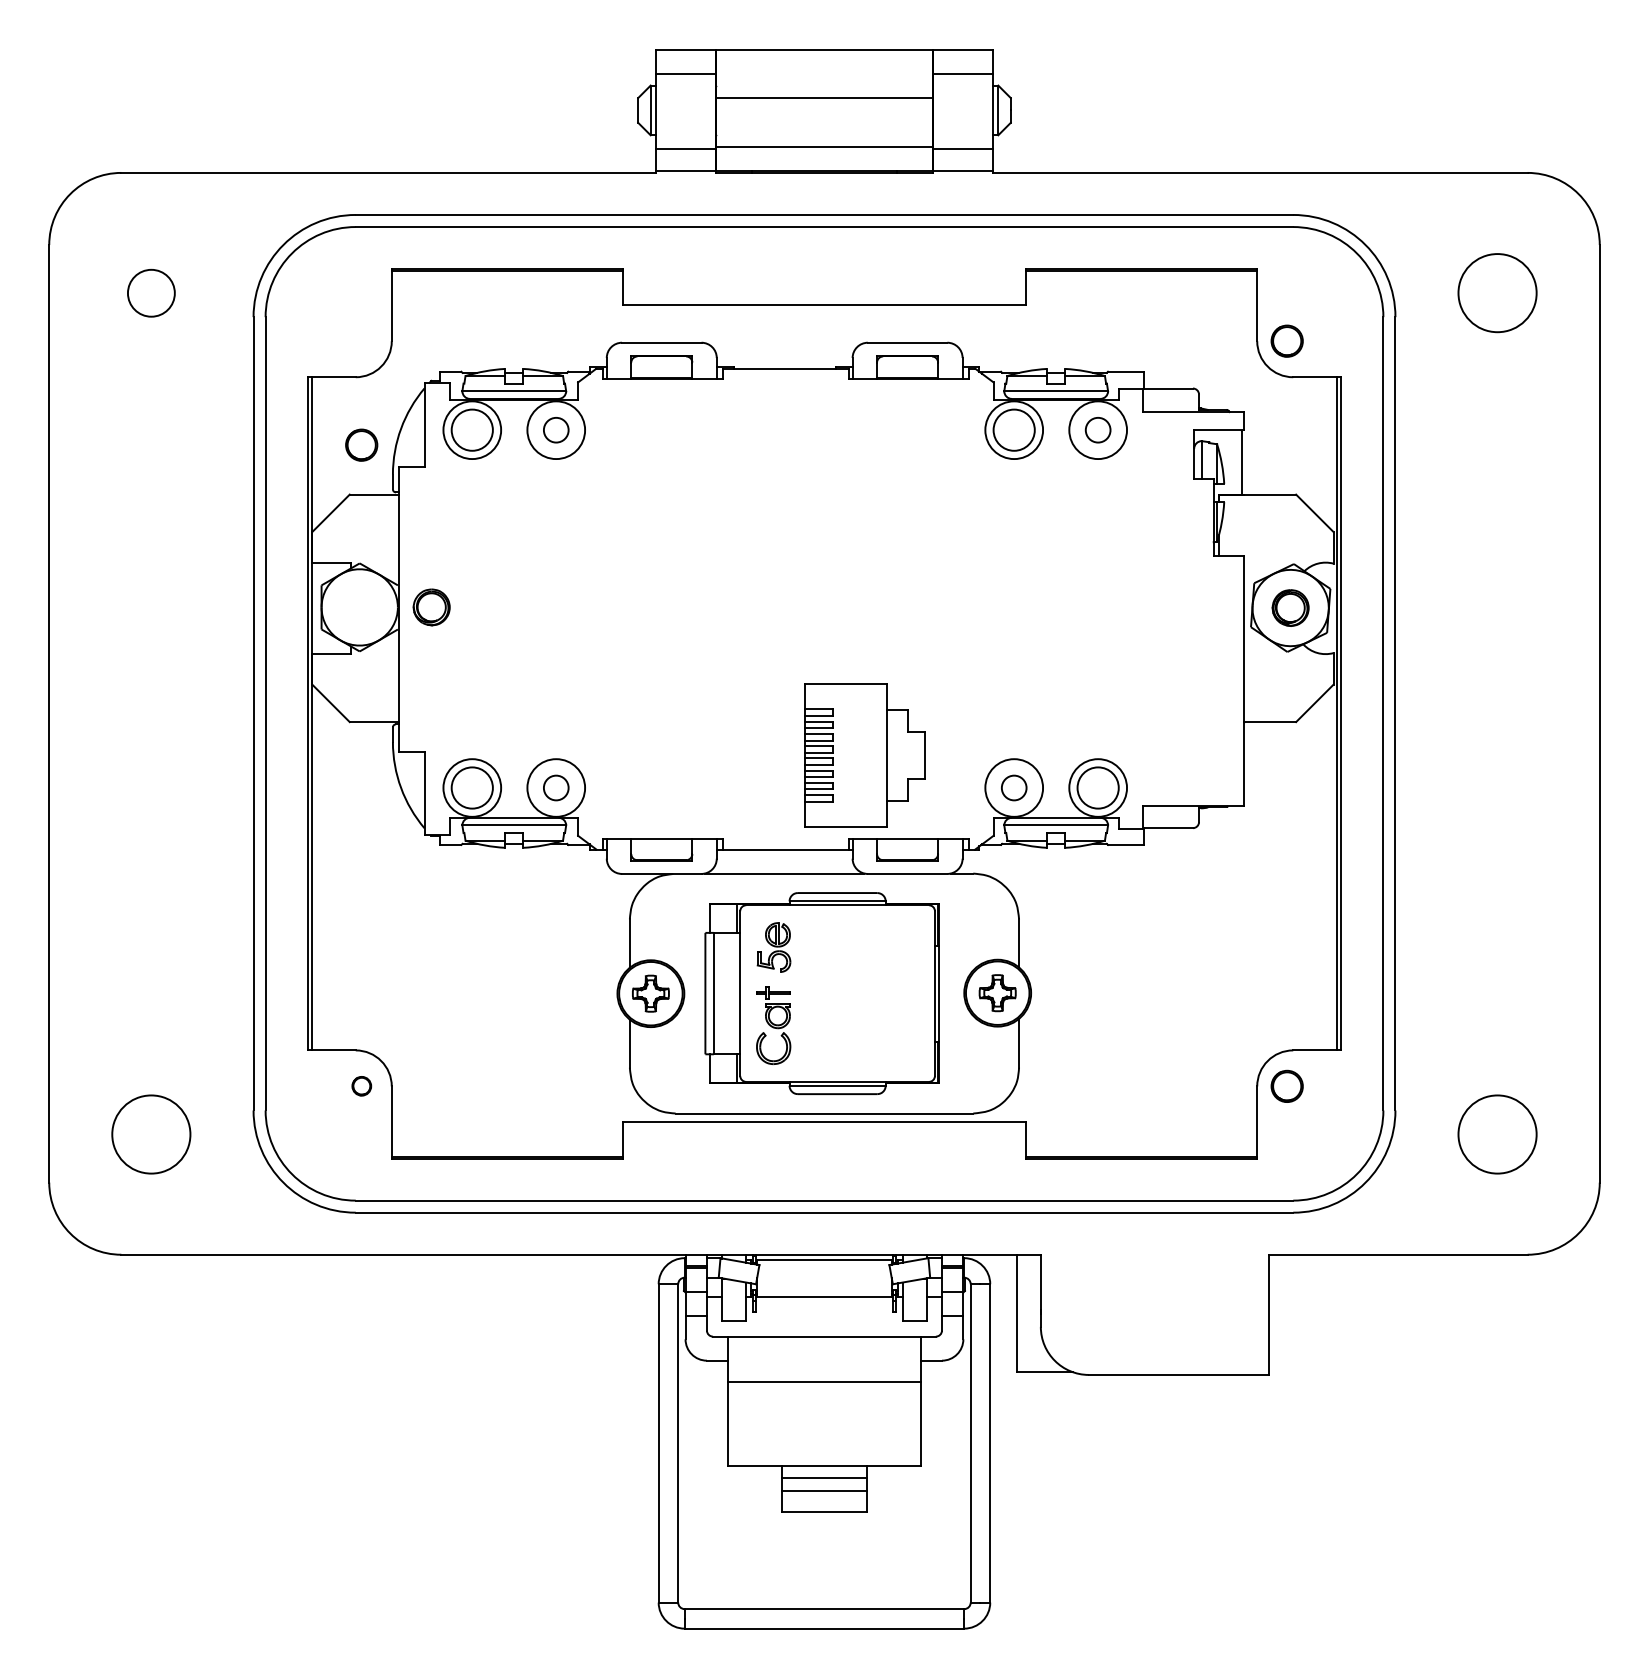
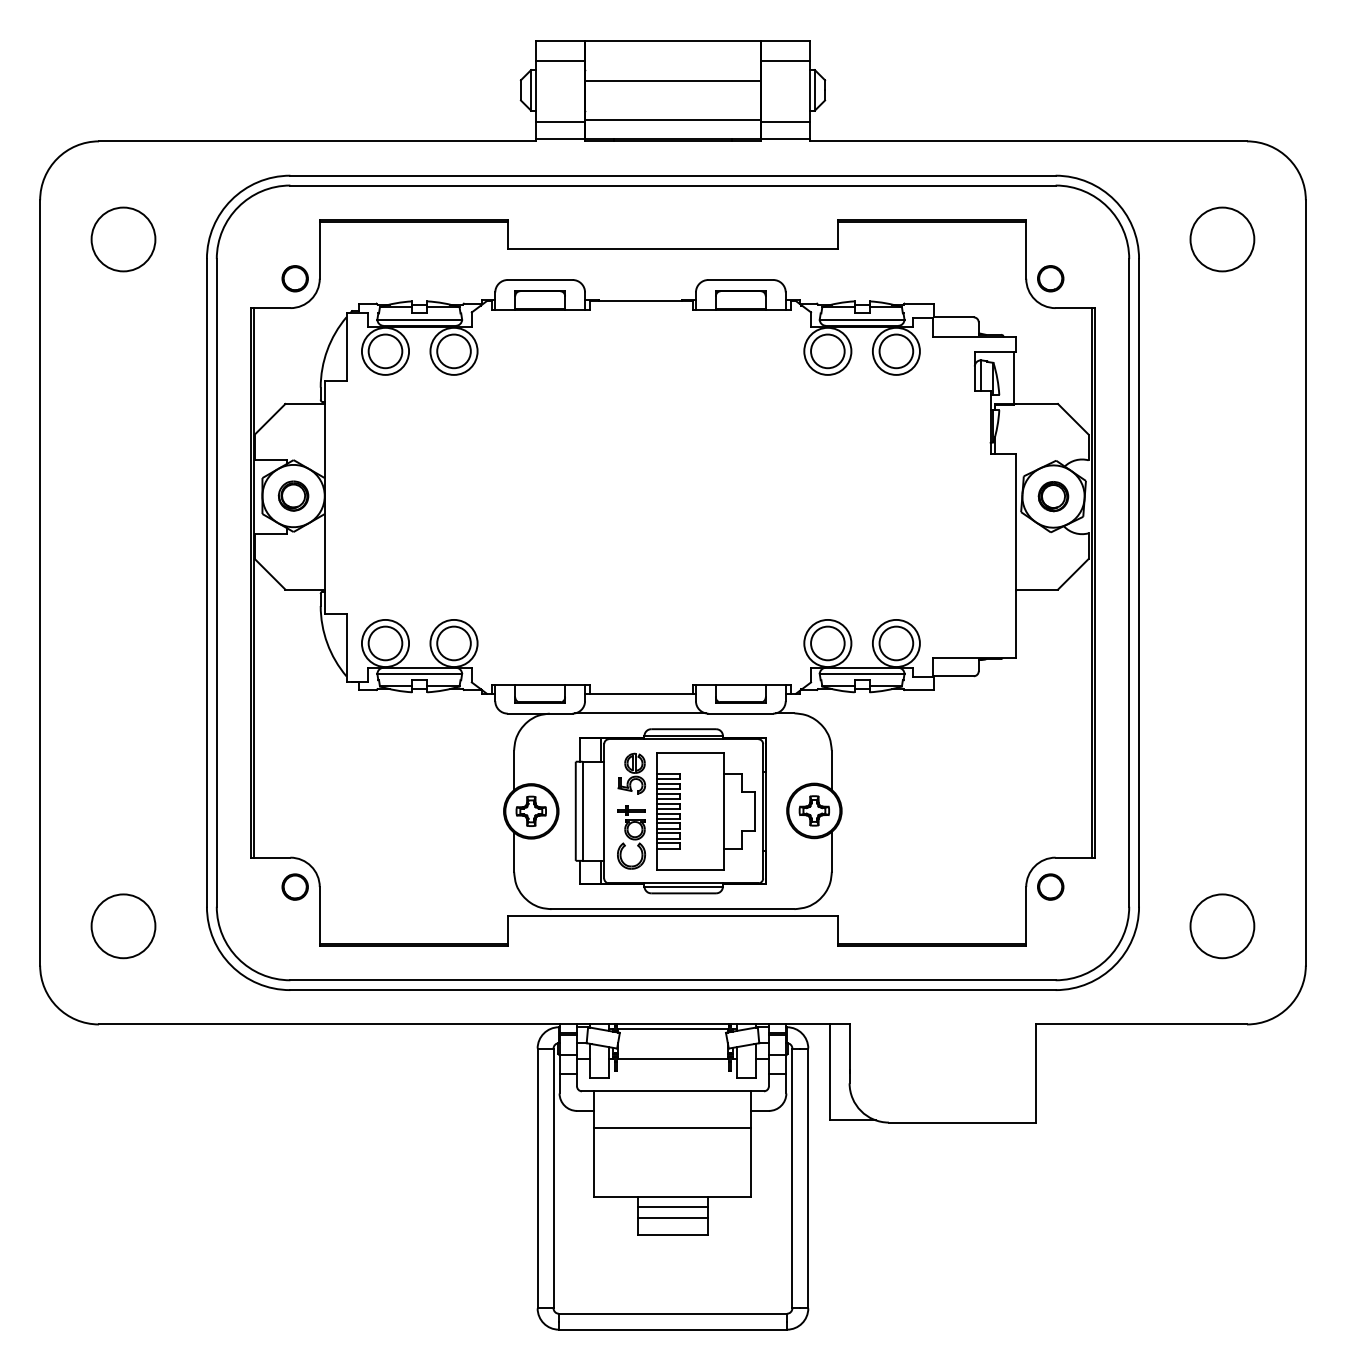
circle: (151, 293) -> (123, 239), size x1.67
circle: (555, 429) -> (453, 350), size x1.67
circle: (1097, 429) -> (895, 350), size x1.67
part: (361, 444) -> (295, 278), moved
part: (431, 607) -> (293, 496), moved
part: (864, 755) -> (705, 811), moved
circle: (555, 787) -> (453, 643), size x1.67
circle: (1013, 787) -> (827, 643), size x1.67
part: (361, 1085) -> (295, 886), size x1.67

